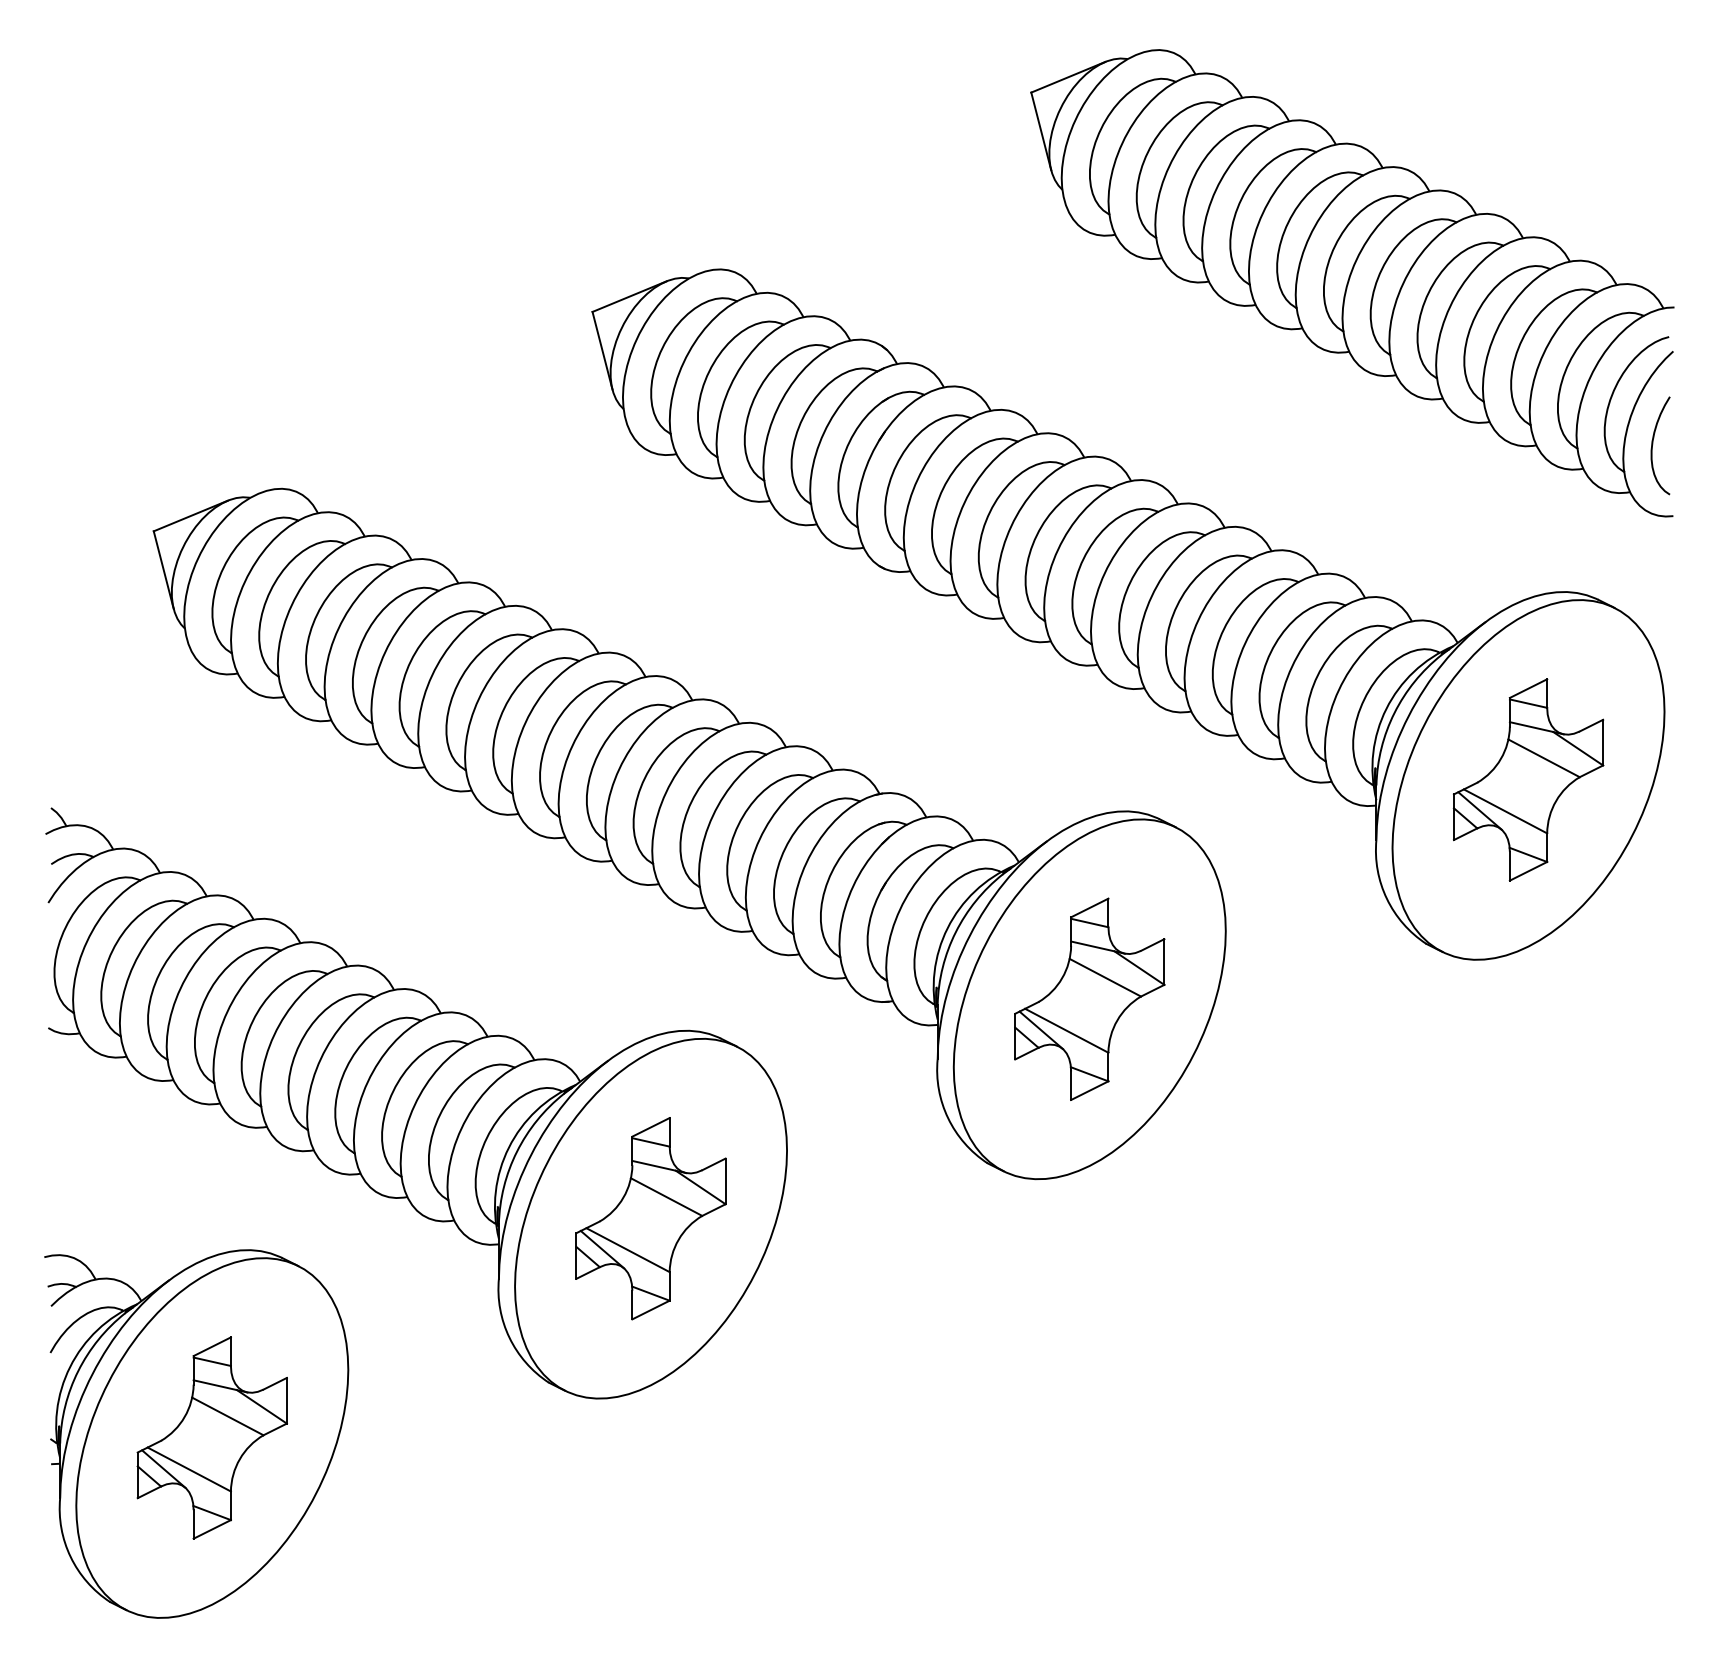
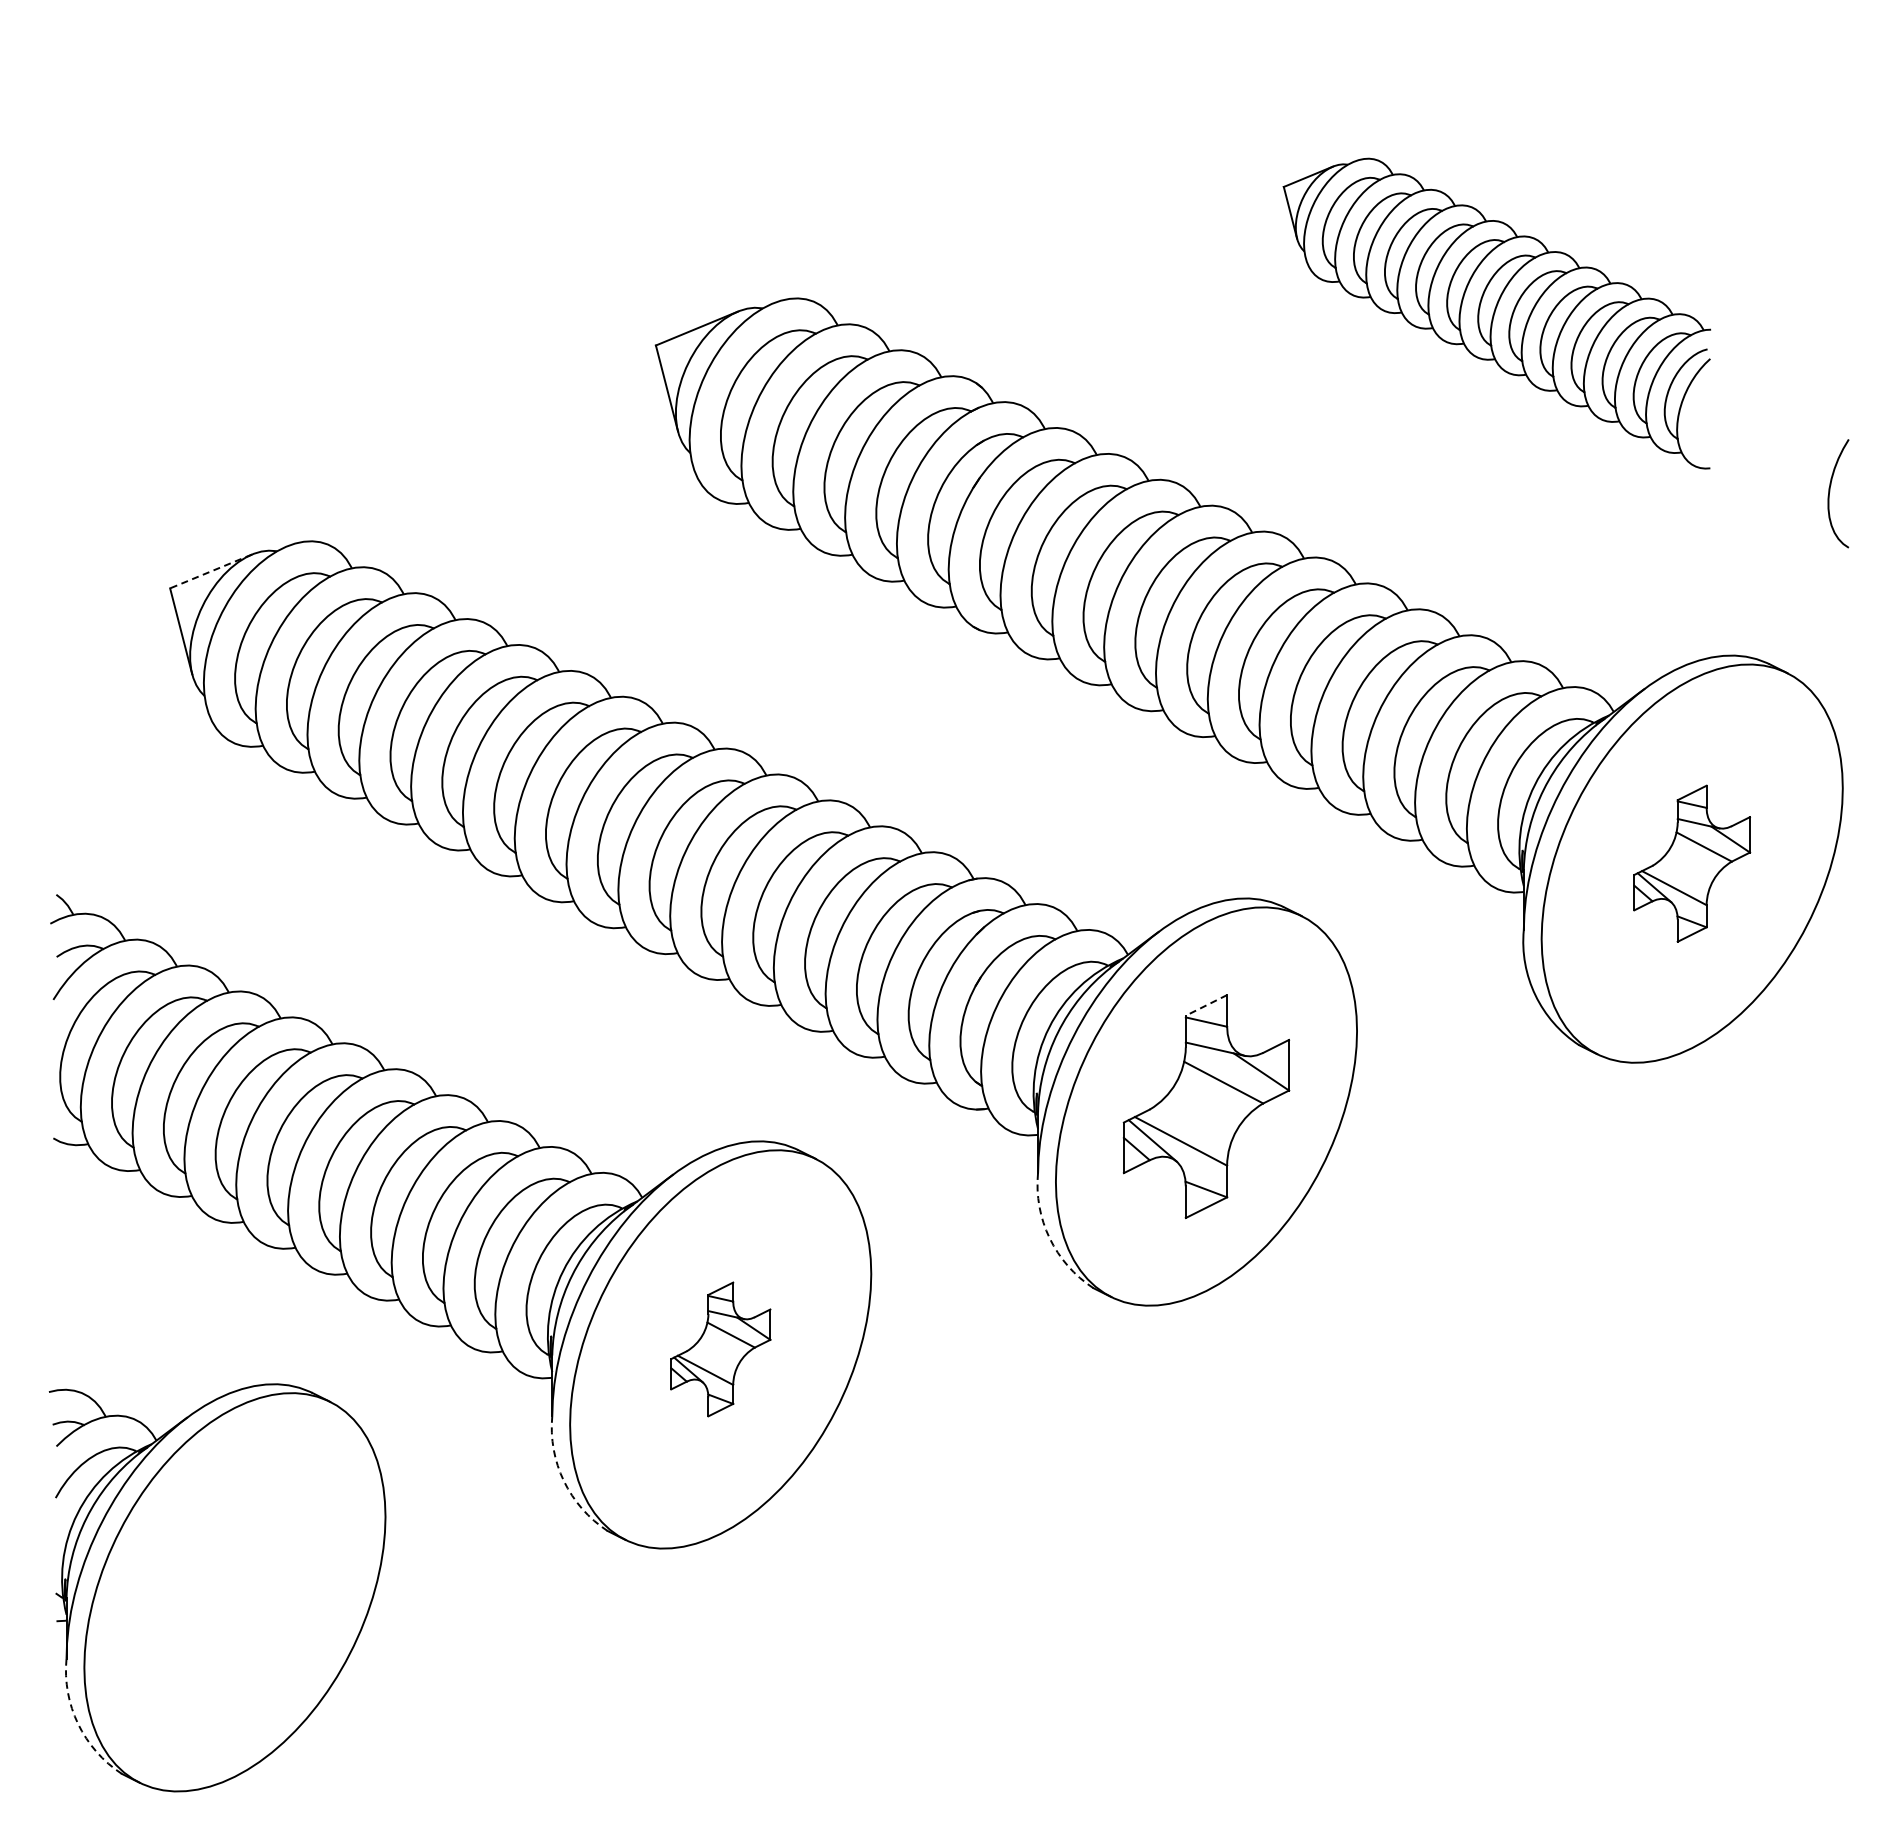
part: (1351, 283) -> (1496, 313), size x0.6
line: (190, 516) -> (210, 571), solid -> dashed
part: (1527, 779) -> (1691, 863), size x0.7
line: (1089, 908) -> (1206, 1005), solid -> dashed
arc: (948, 1118) -> (1049, 1238), solid -> dashed
part: (650, 1218) -> (720, 1349), size x0.6
arc: (509, 1337) -> (563, 1481), solid -> dashed
part: (211, 1437) -> (234, 1591), removed
arc: (71, 1557) -> (78, 1724), solid -> dashed

